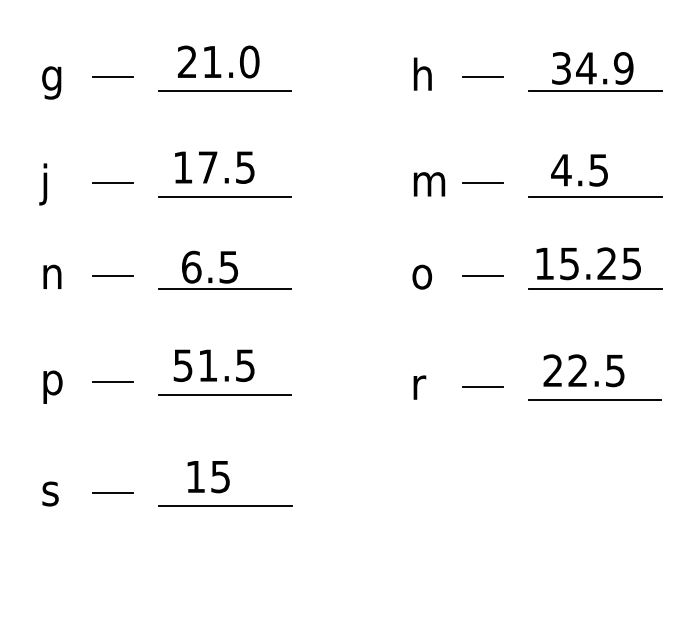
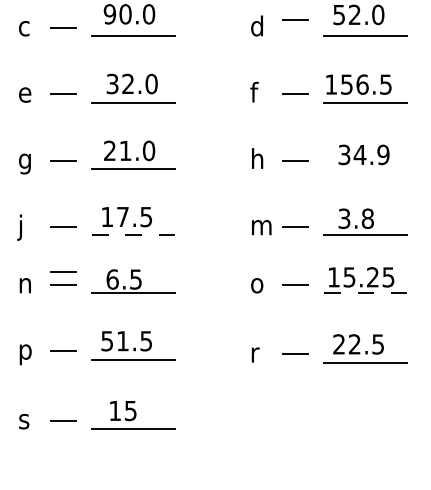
line: (595, 90) -> (365, 168), removed
text: (579, 169) -> (355, 218), 4.5 -> 3.8
line: (226, 196) -> (134, 235), solid -> dashed
line: (113, 254) -> (63, 271), added
line: (596, 289) -> (366, 293), solid -> dashed

